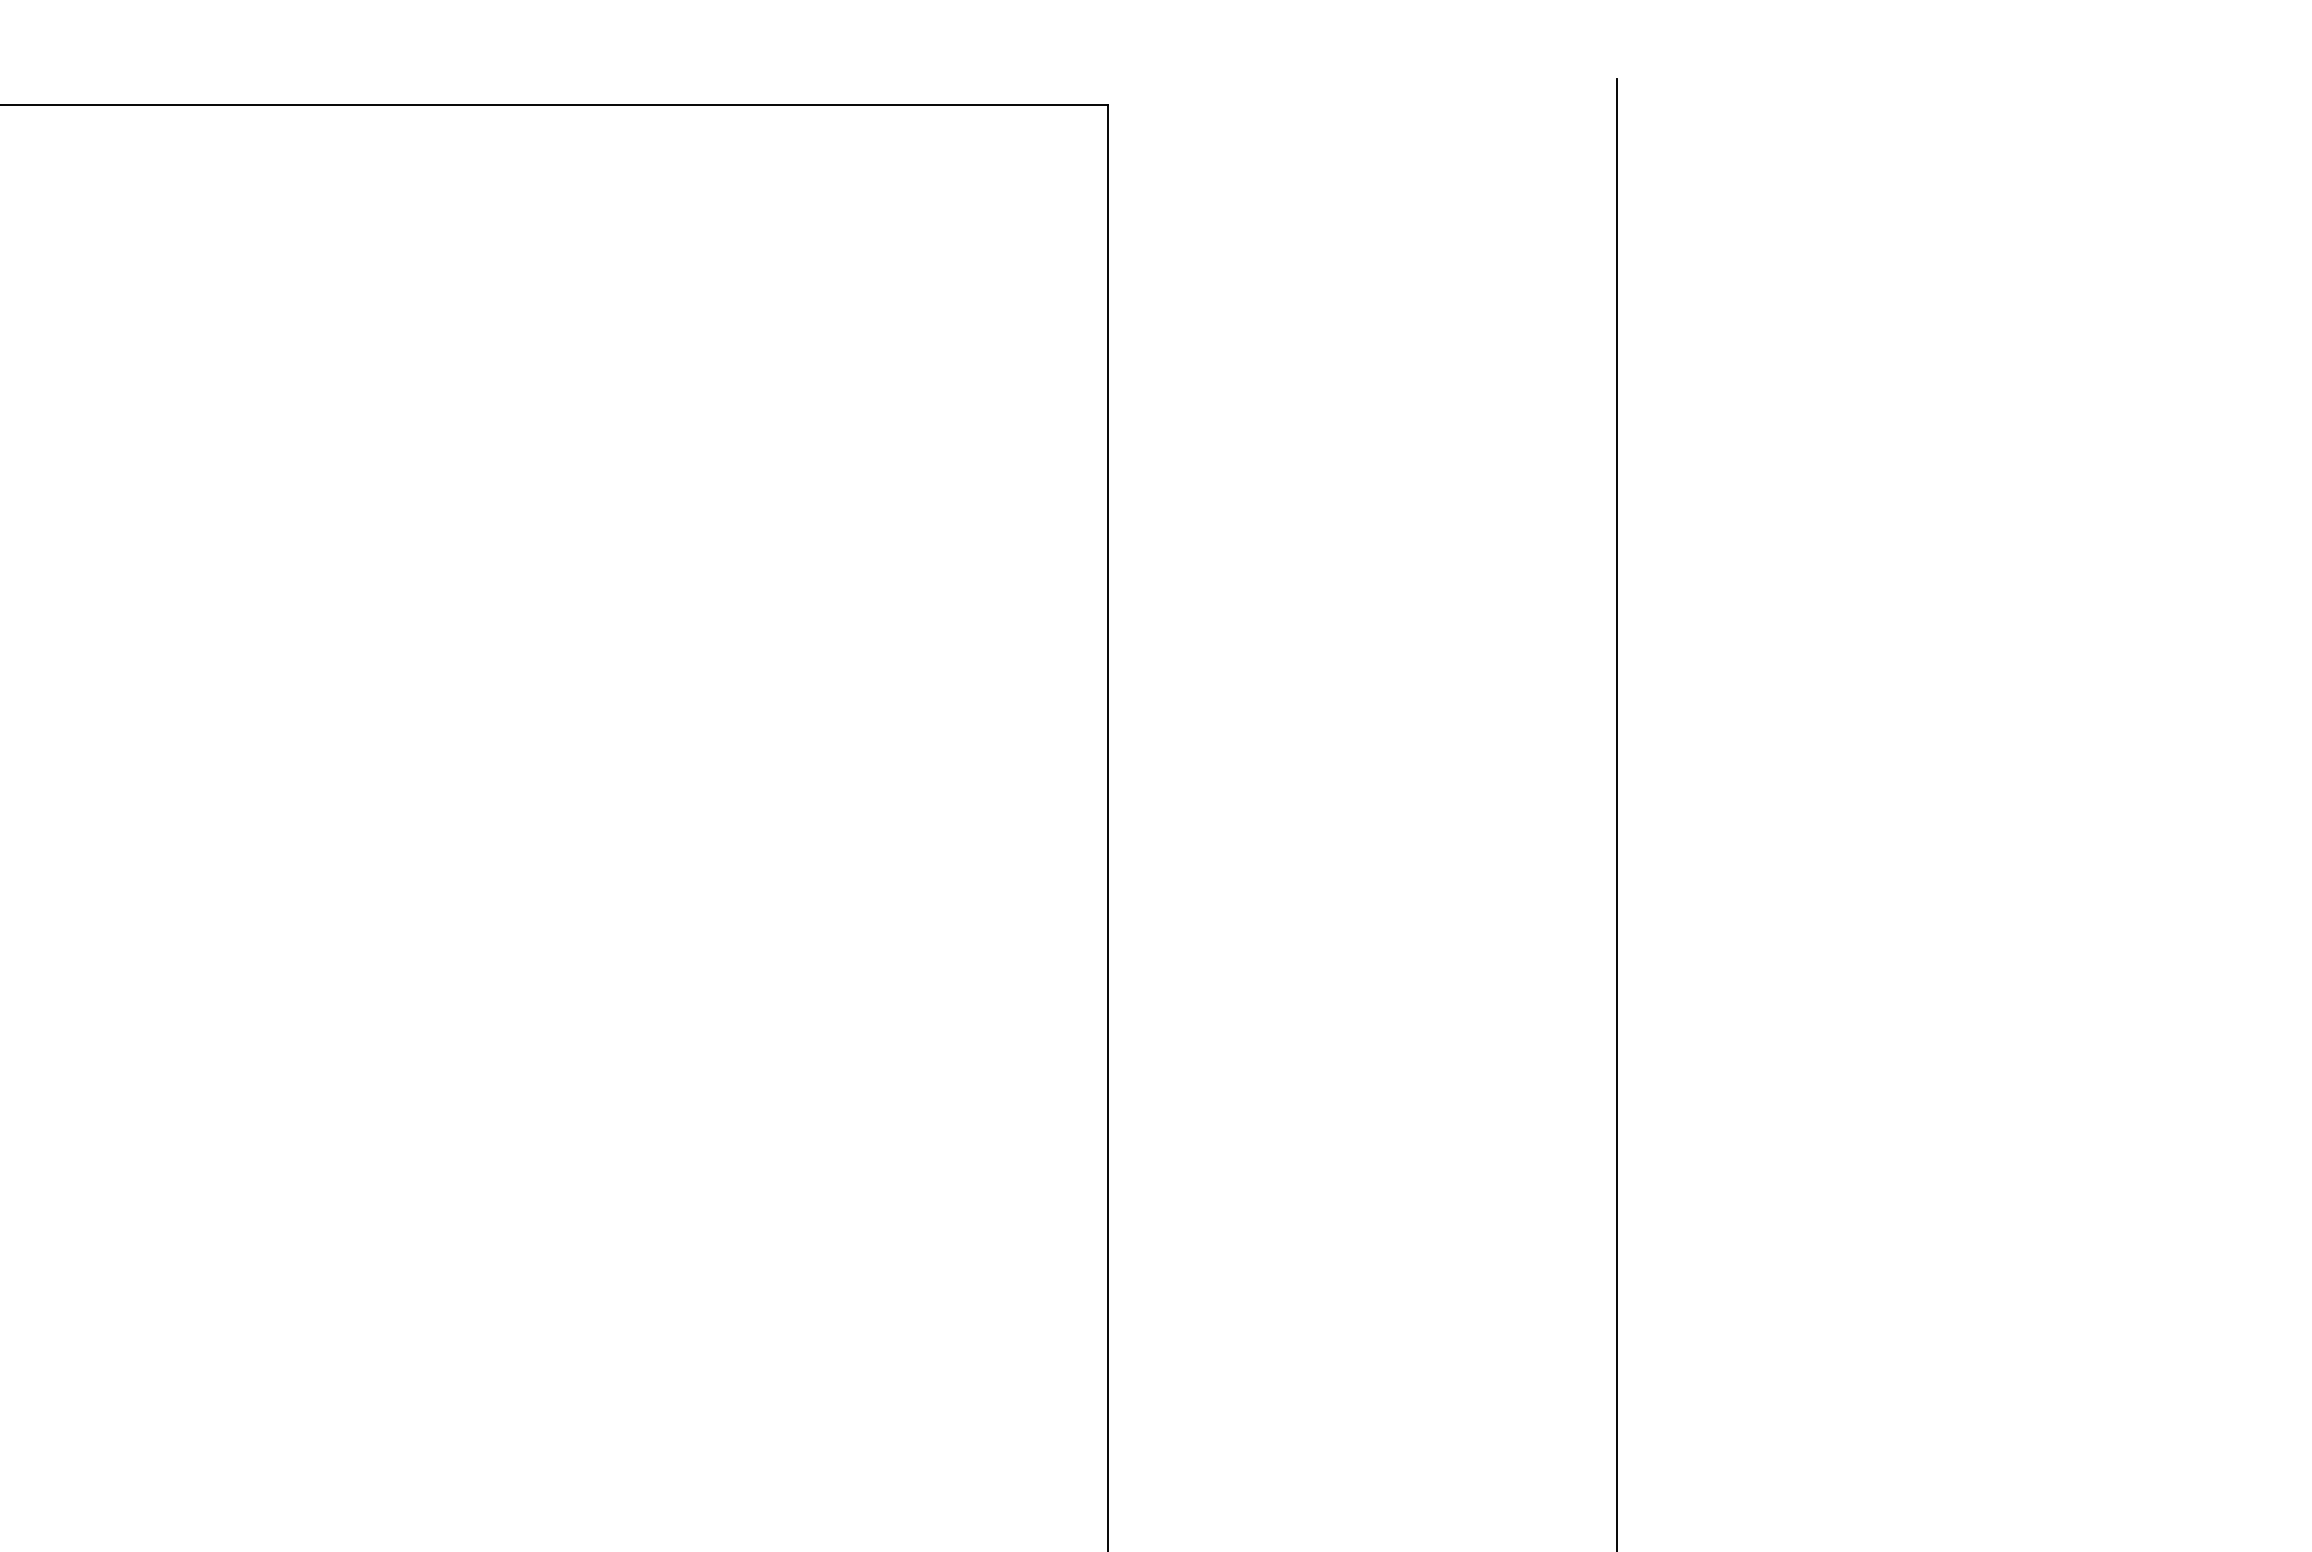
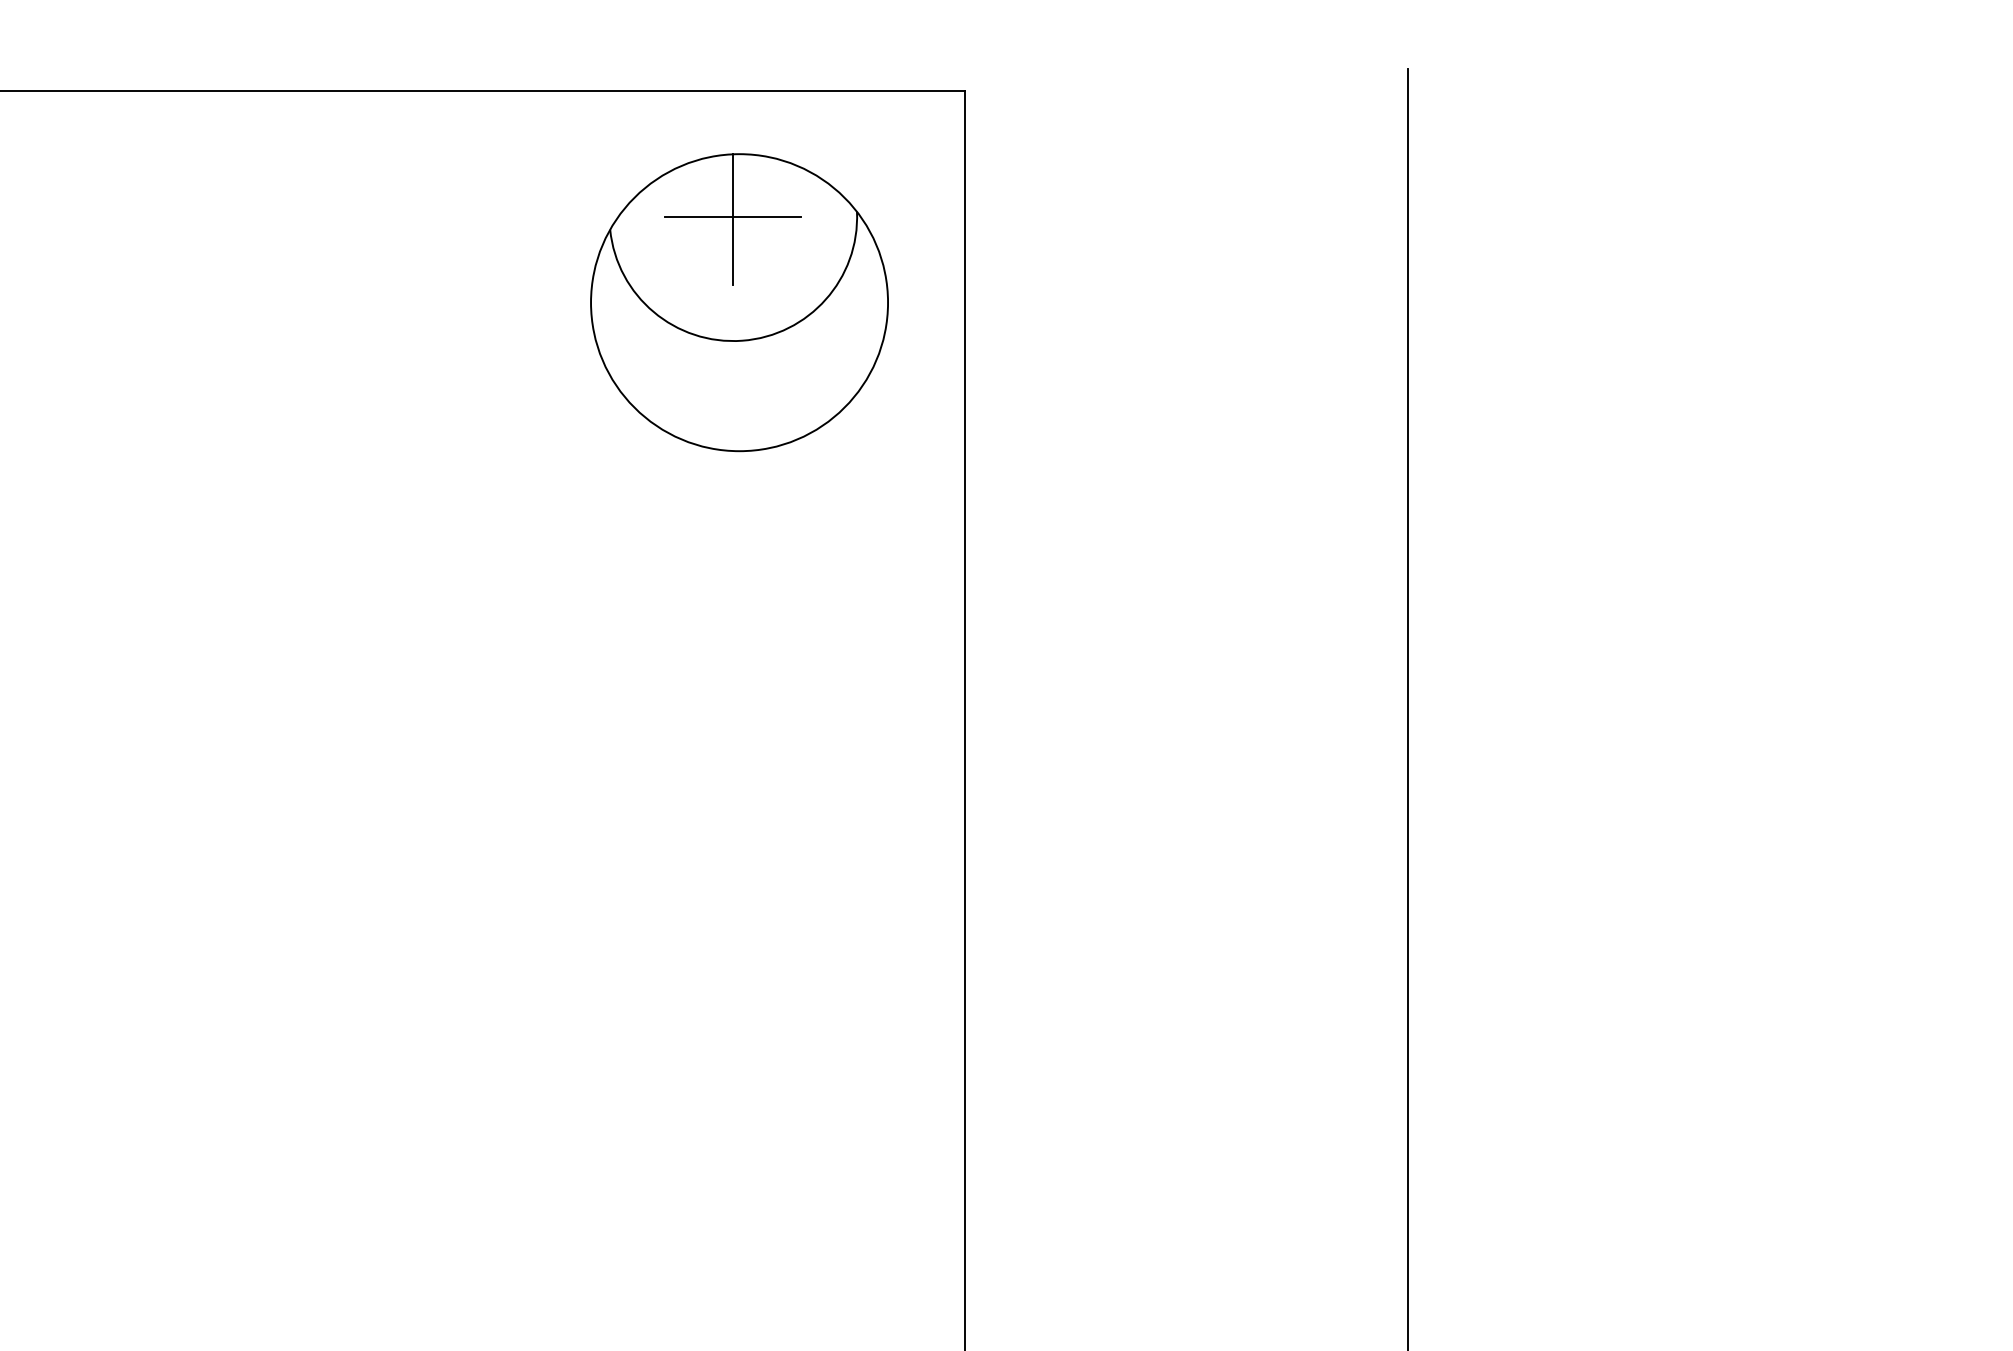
part: (849, 347) -> (739, 302), added

